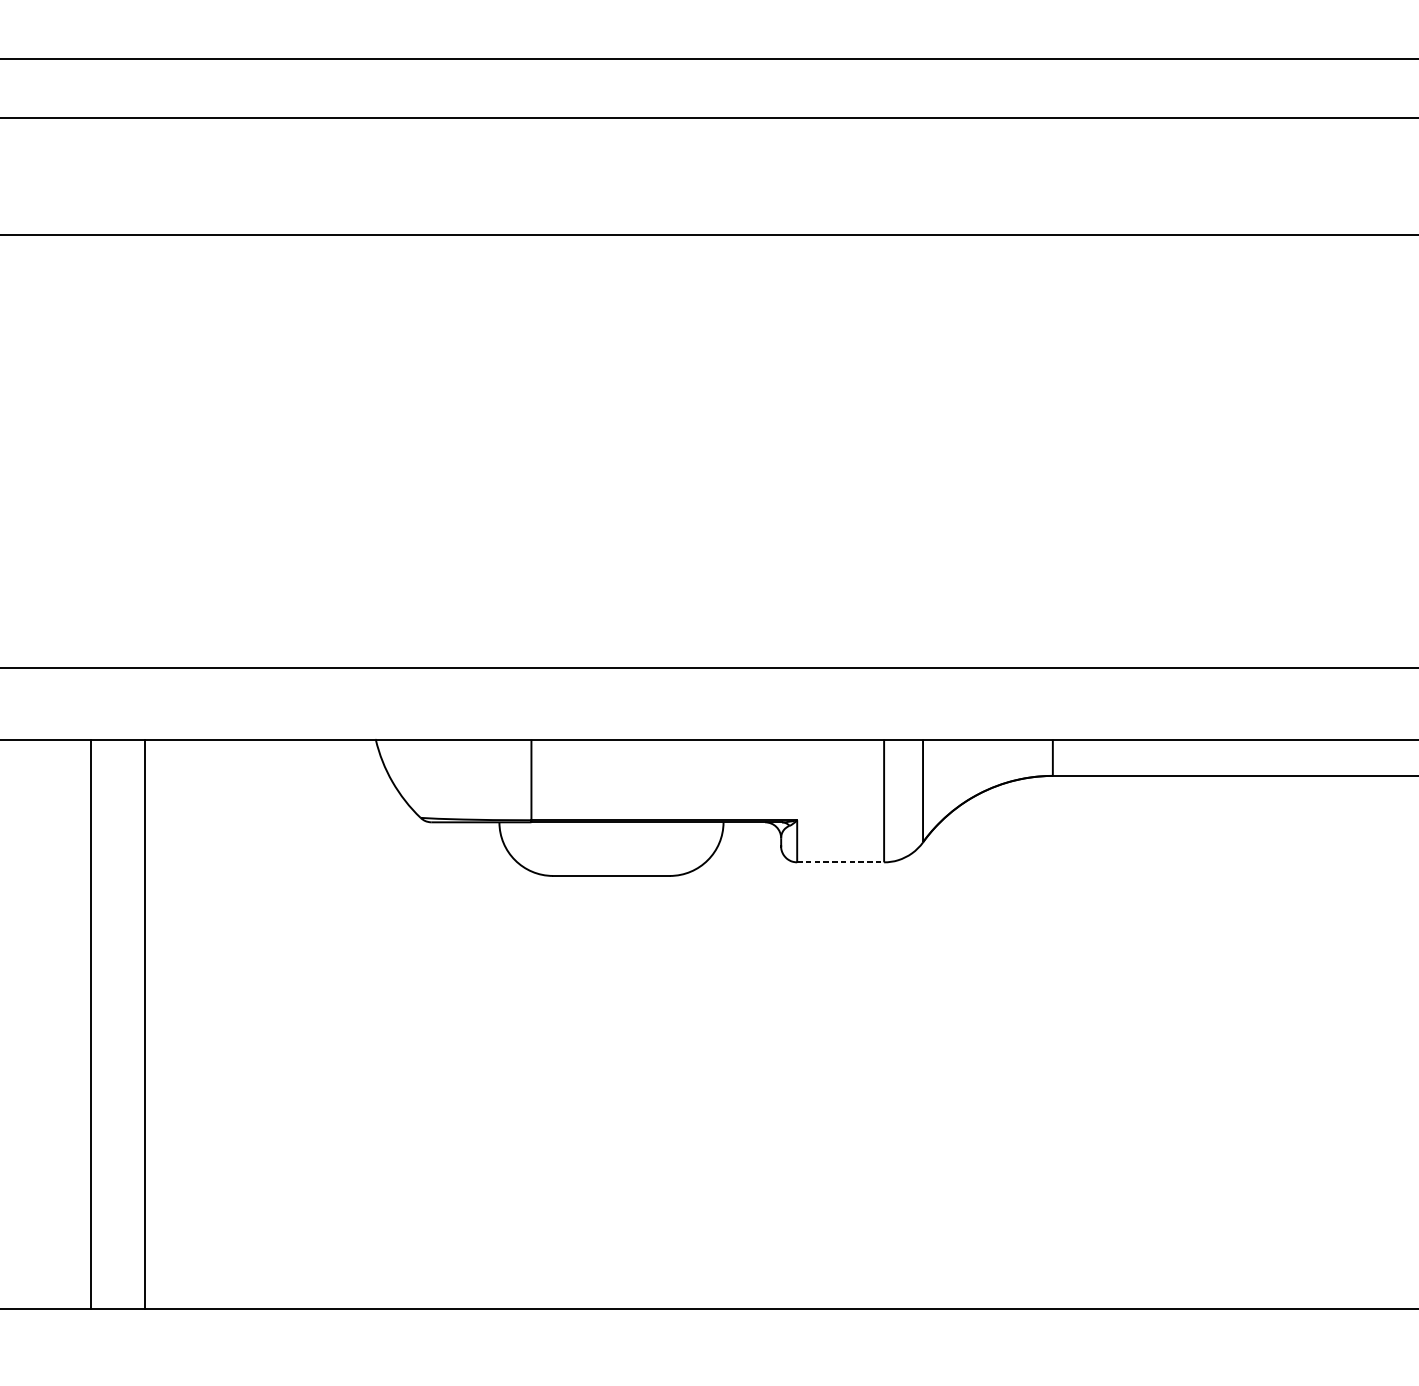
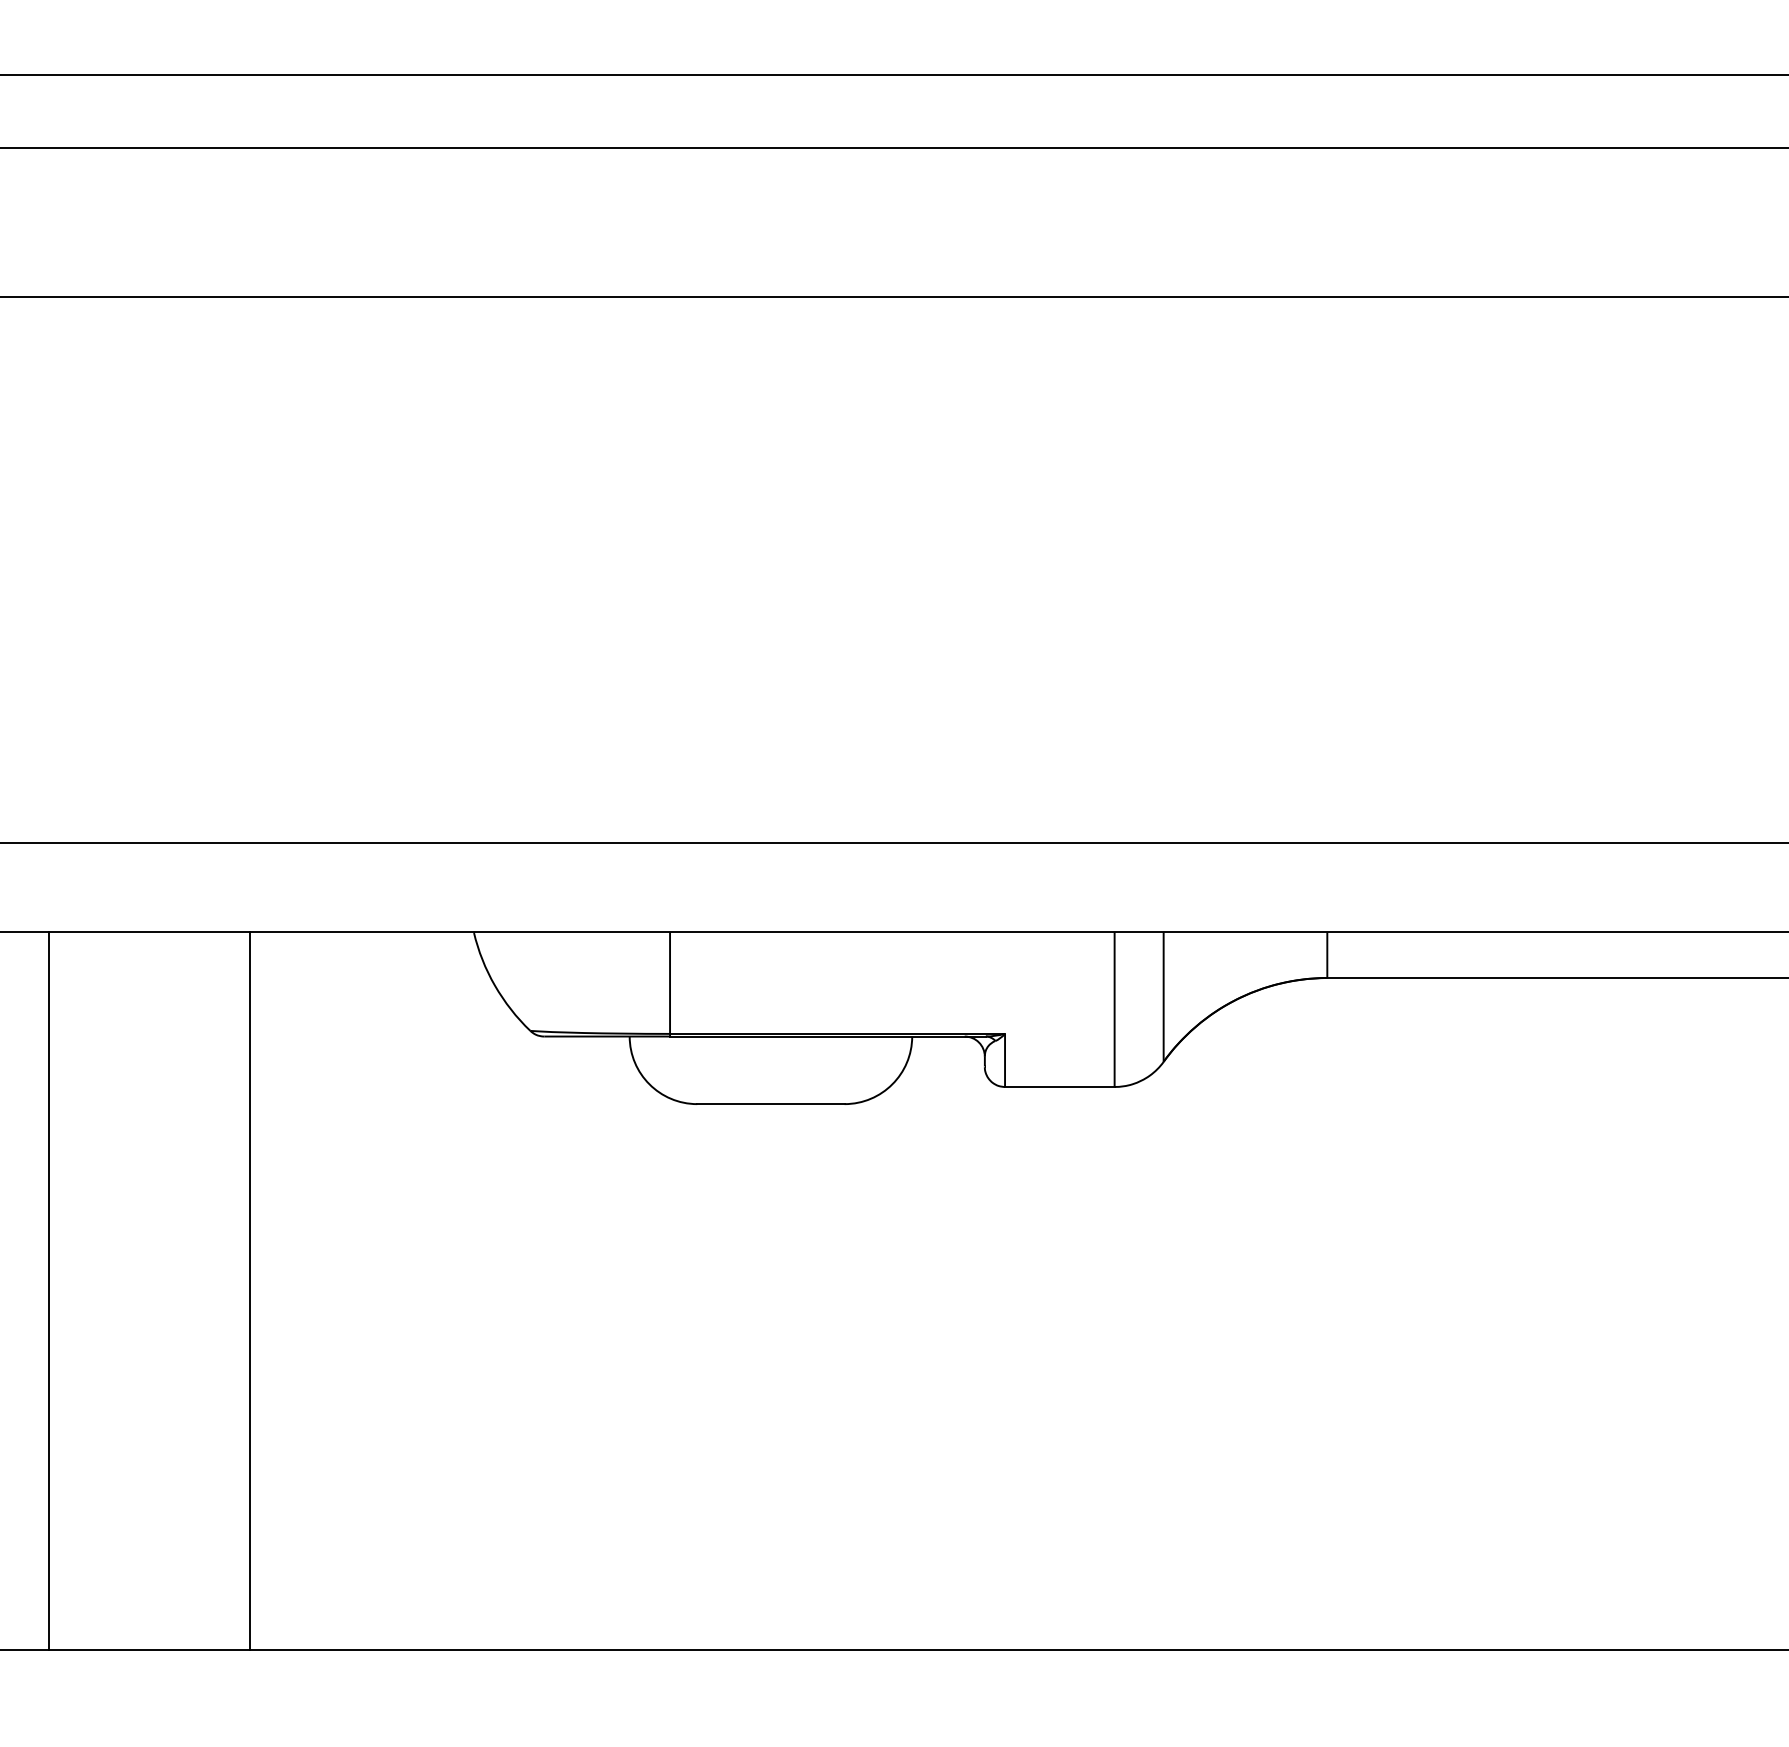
line: (840, 861) -> (1059, 1086), dashed -> solid
line: (90, 1023) -> (48, 1290), moved
line: (145, 1023) -> (250, 1290), moved

